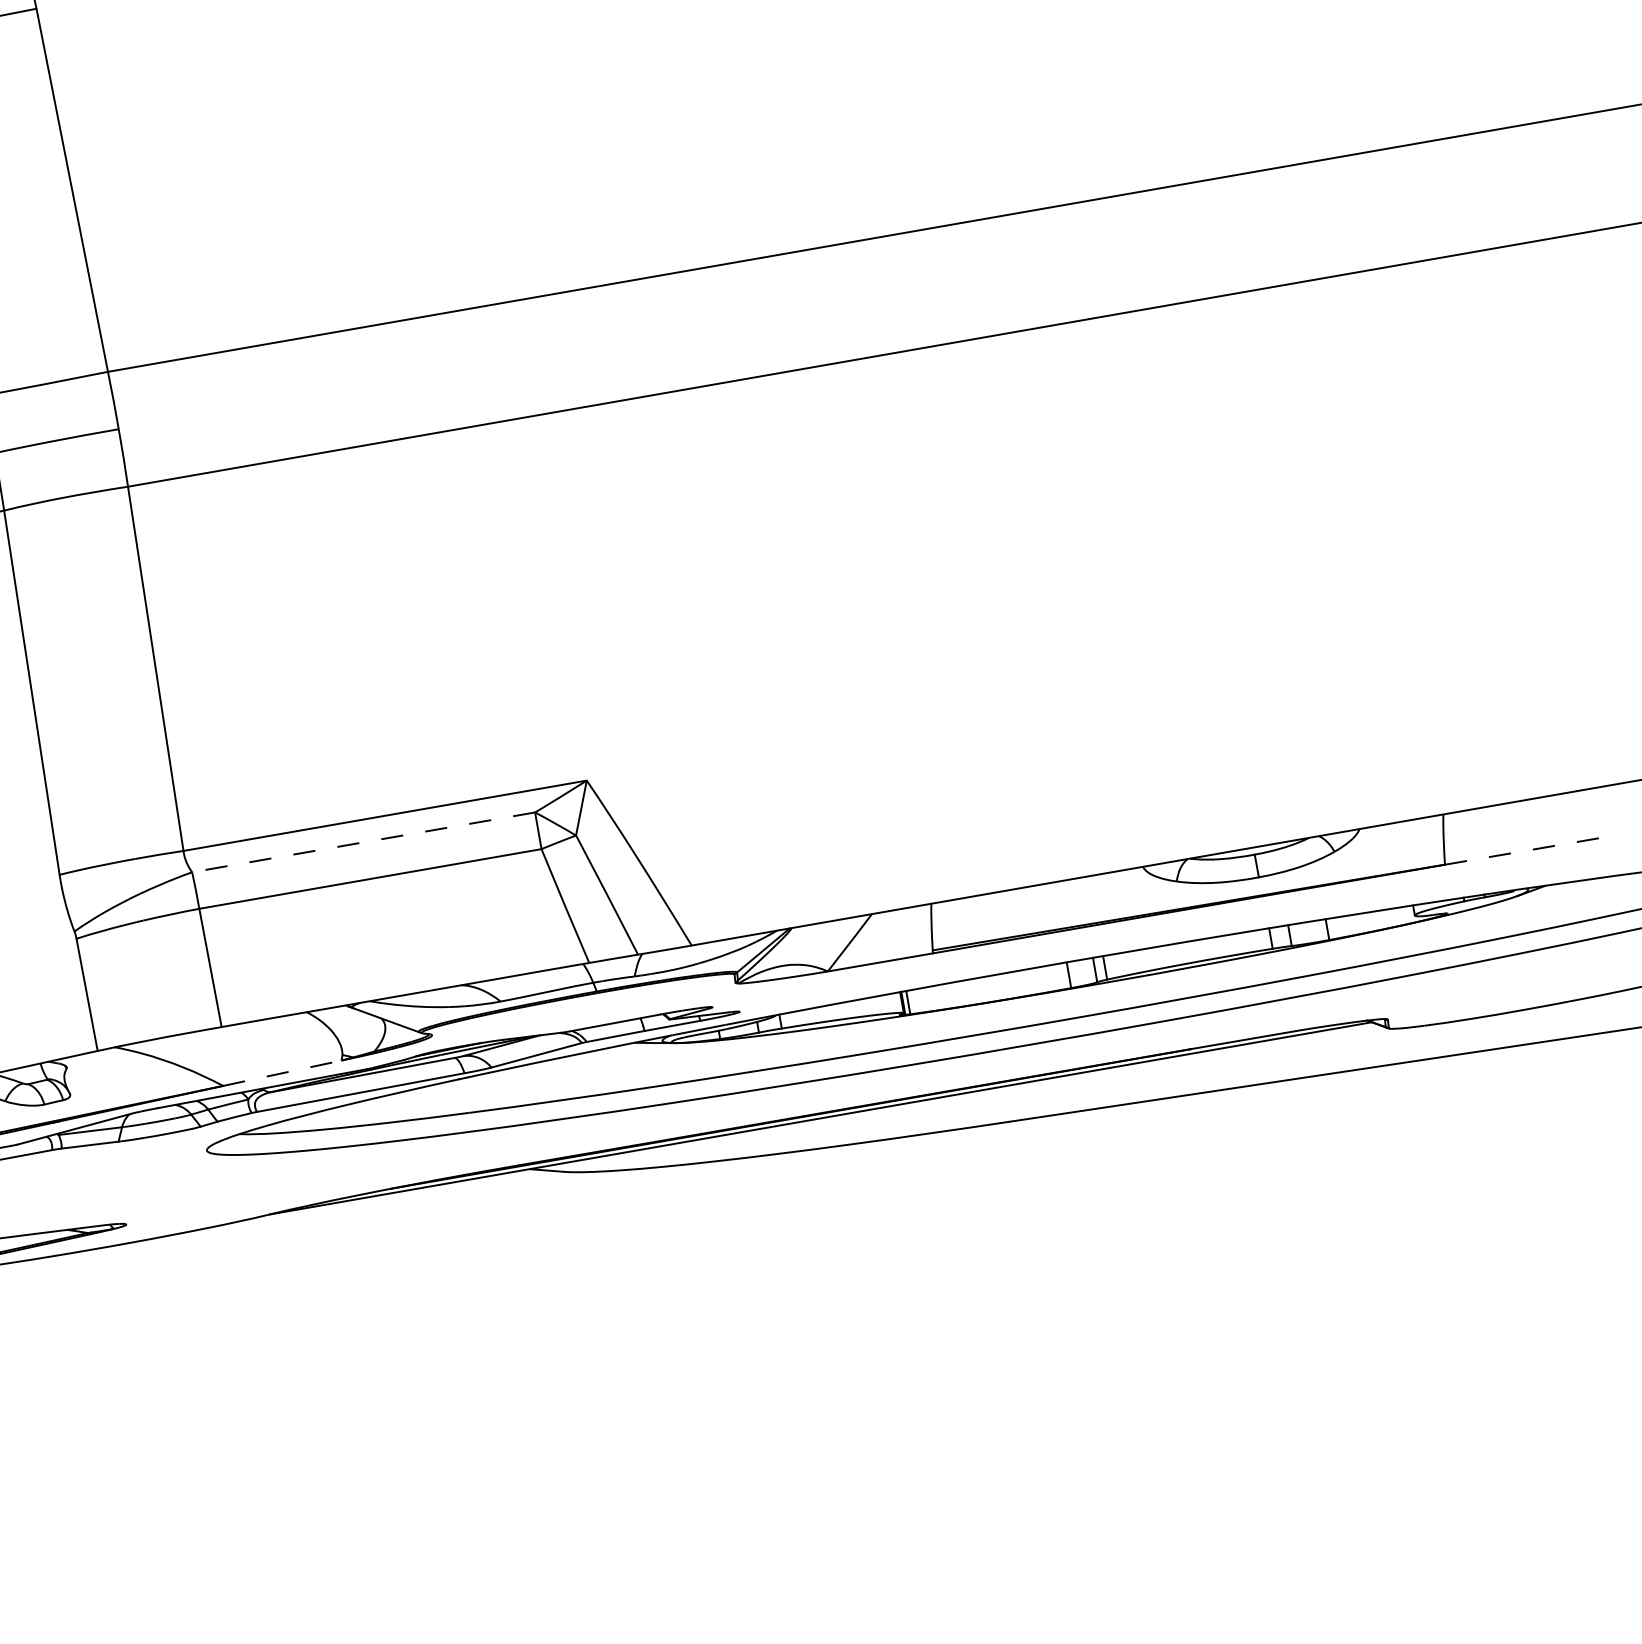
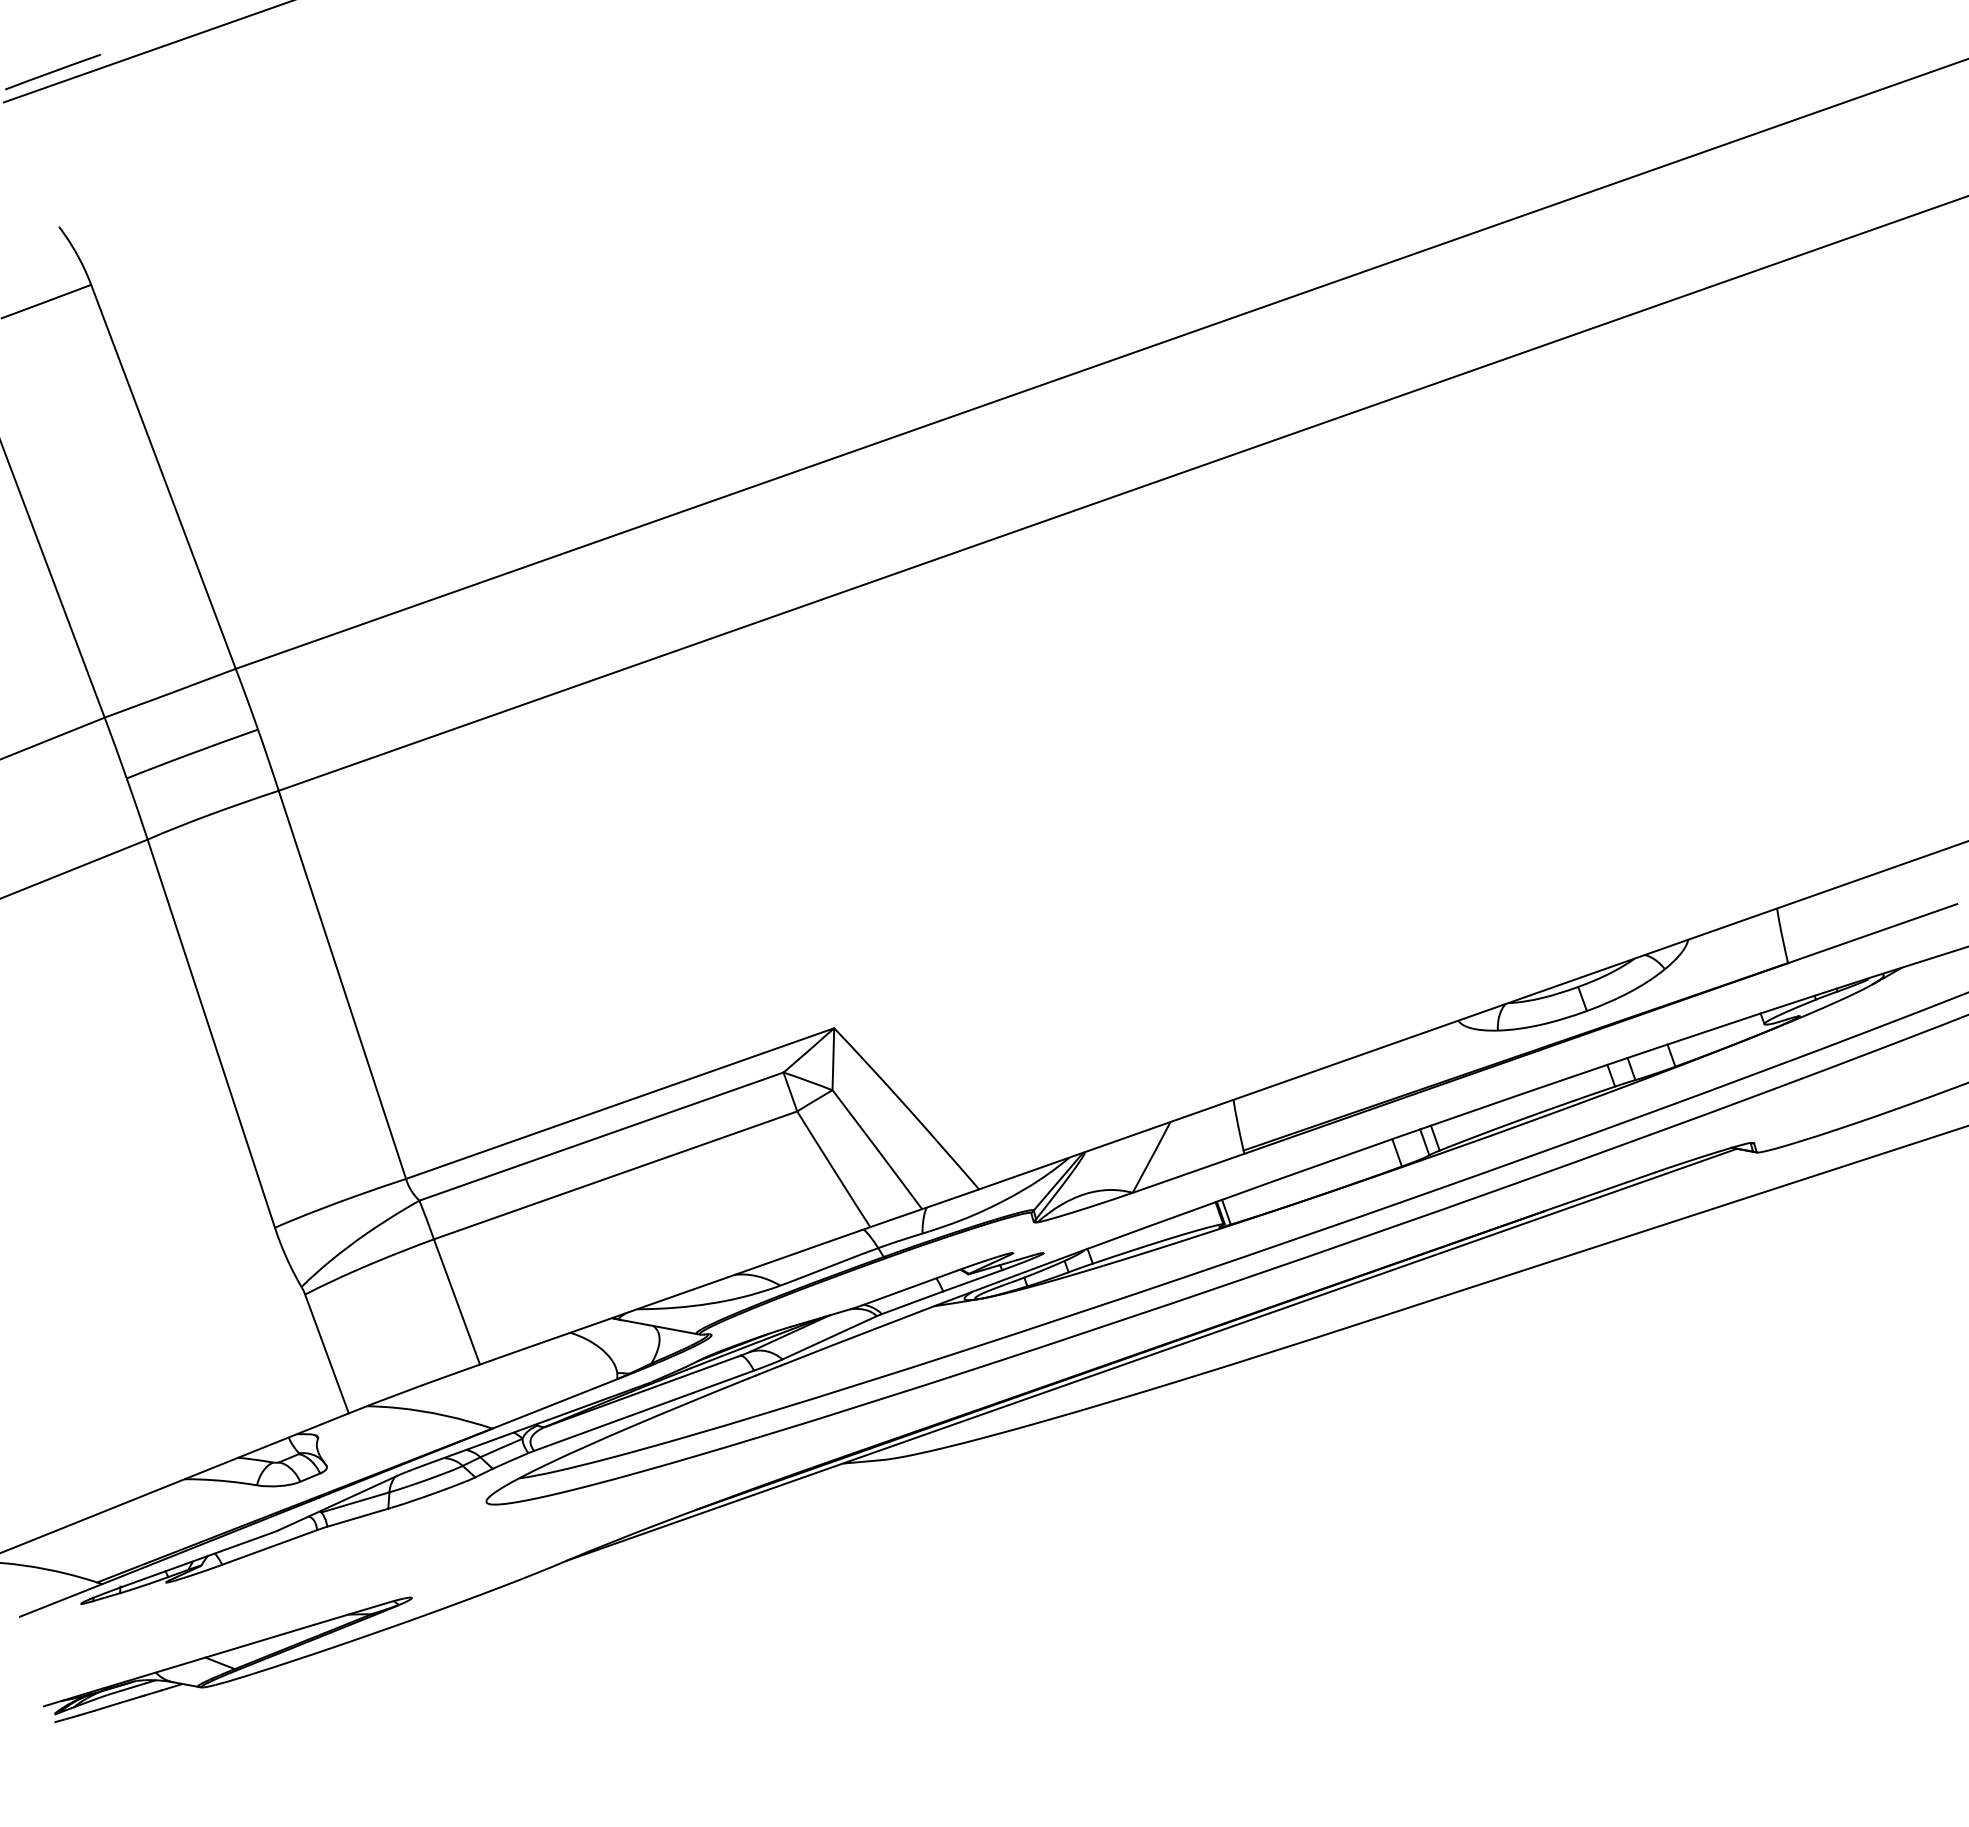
line: (363, 842) -> (601, 1136), dashed -> solid
line: (1524, 850) -> (1872, 933), dashed -> solid
line: (283, 1072) -> (555, 1403), dashed -> solid

